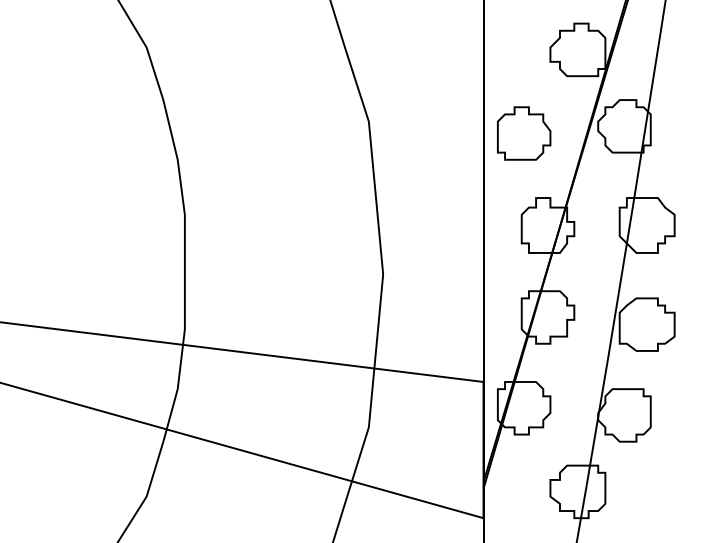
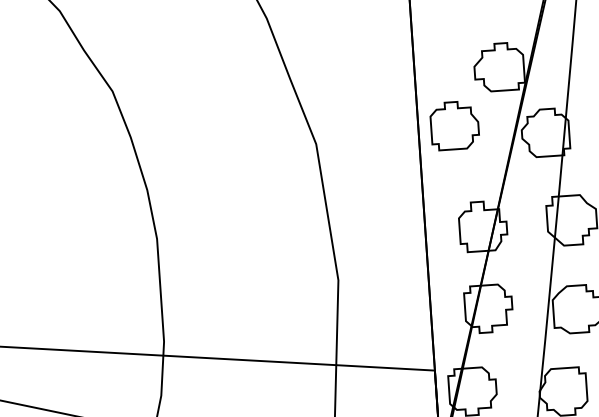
part: (524, 133) -> (455, 125), moved

